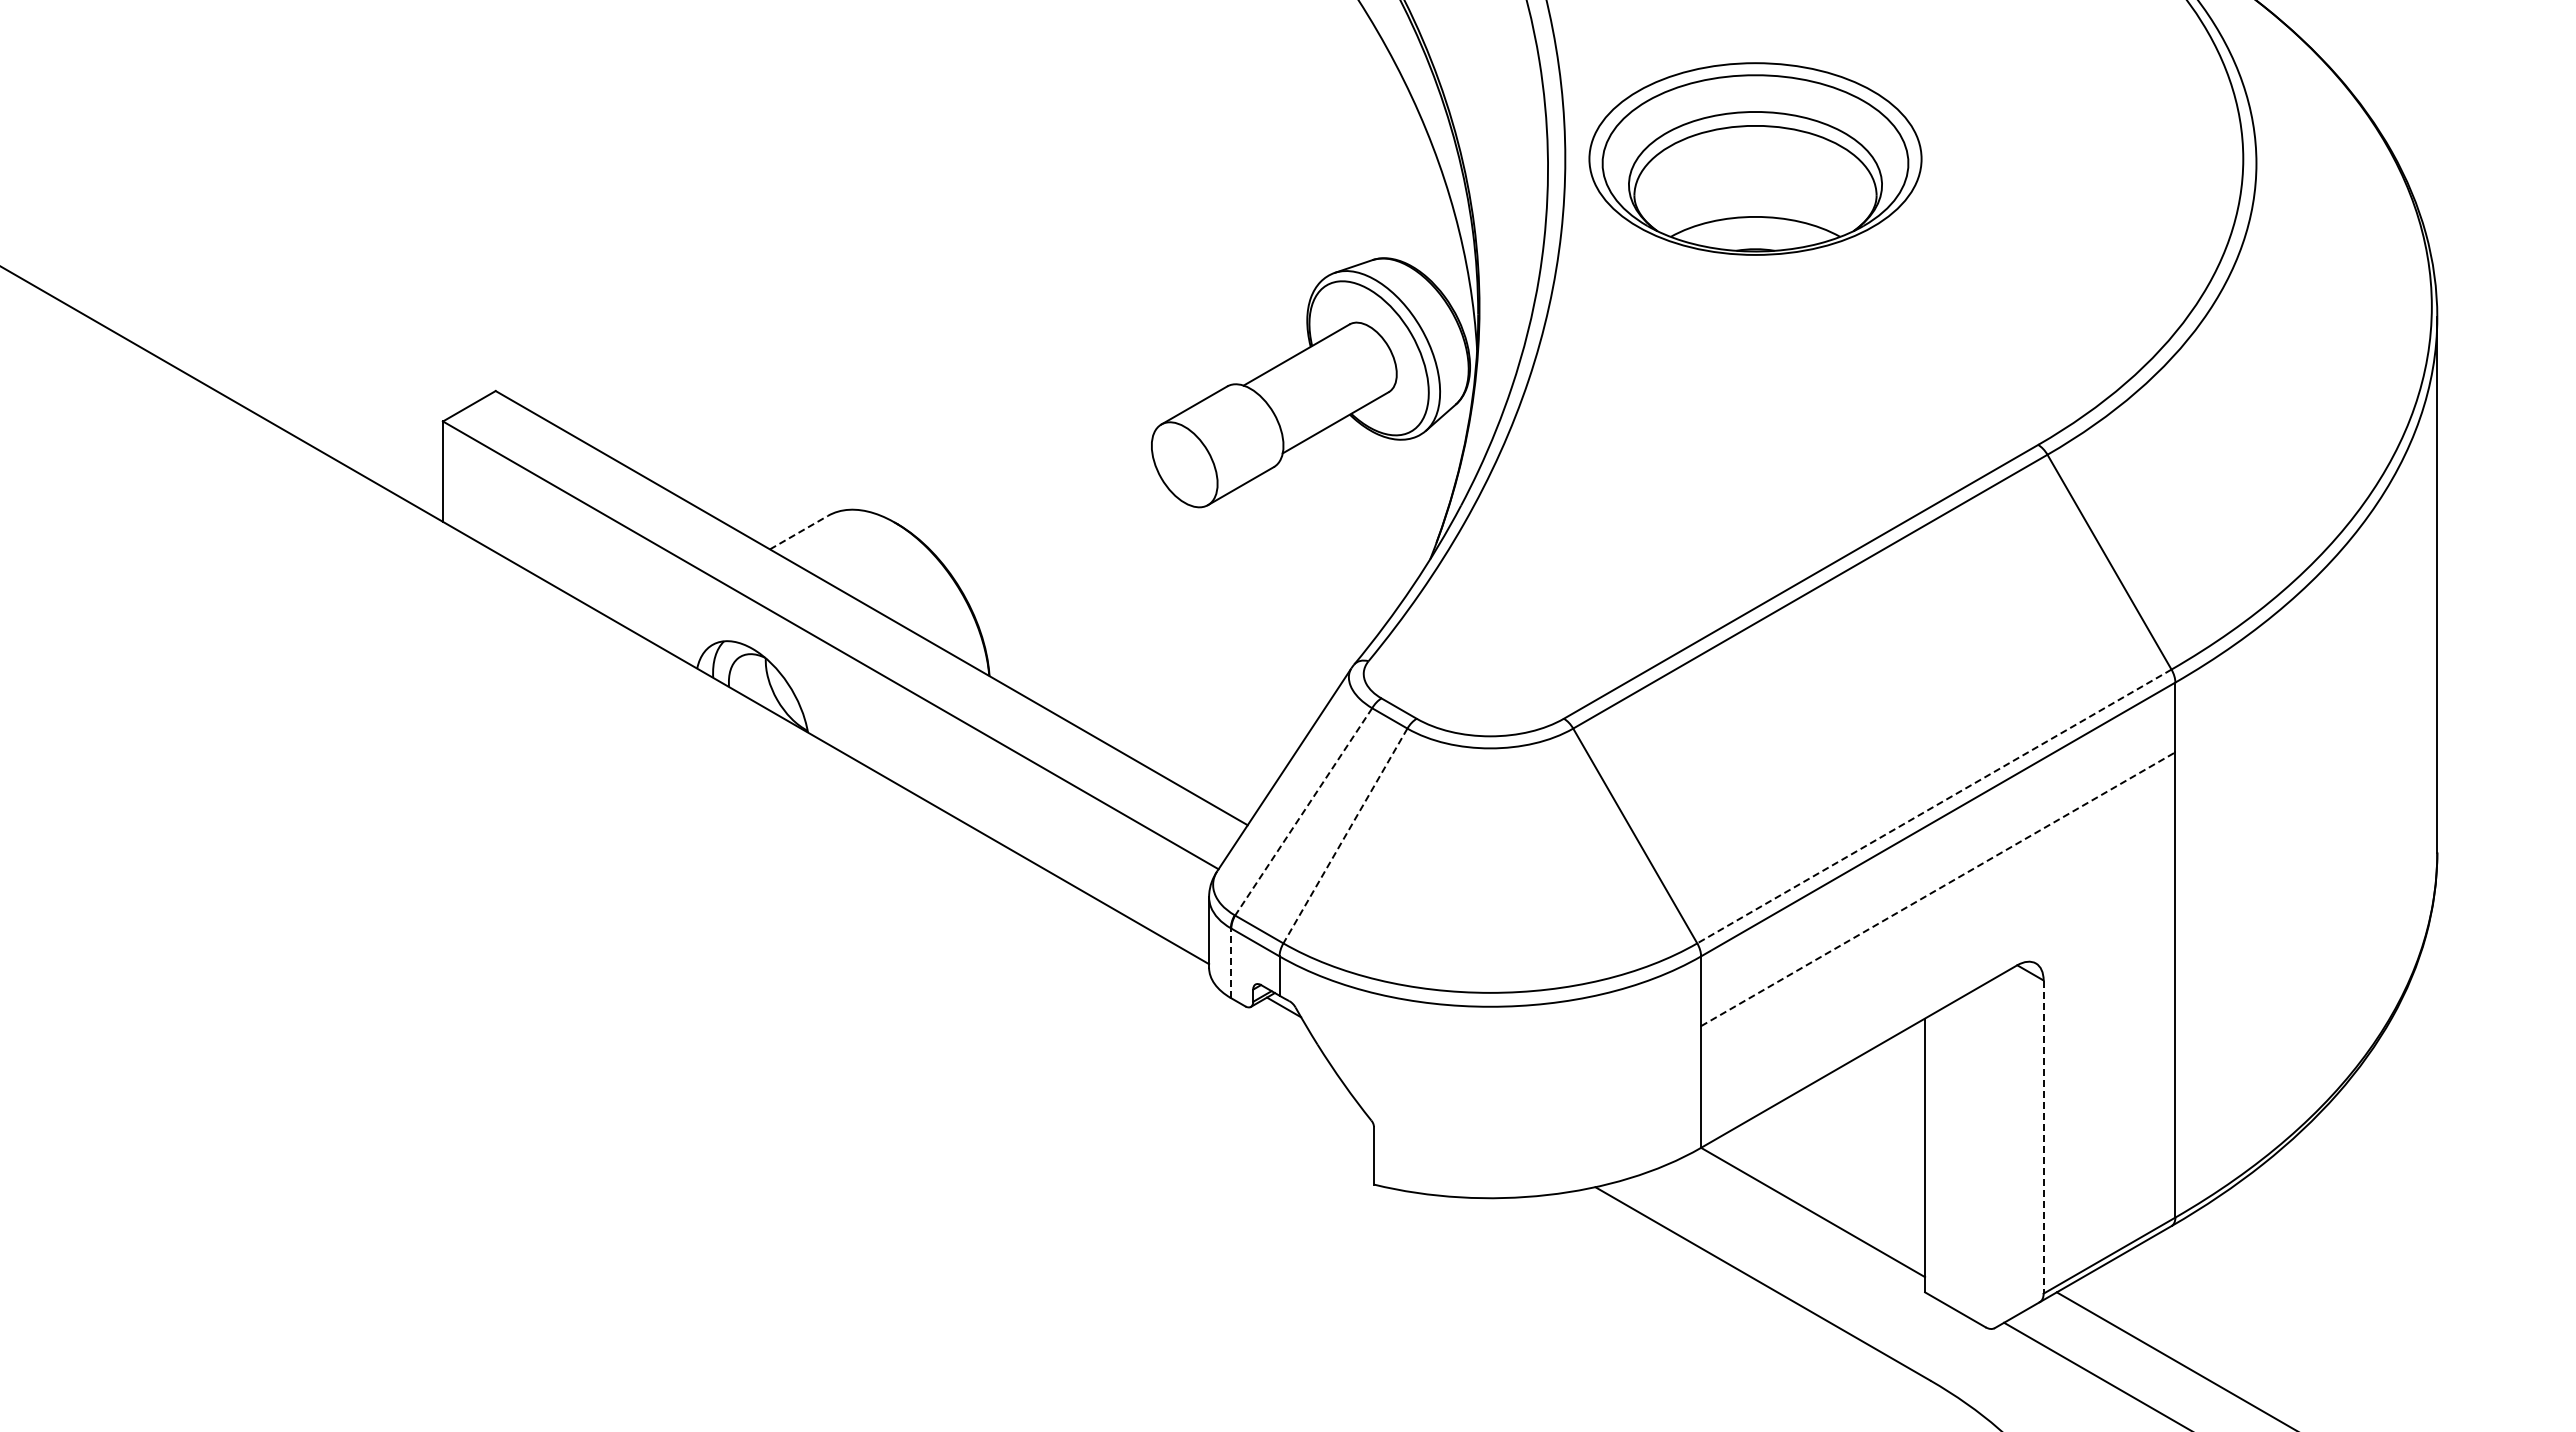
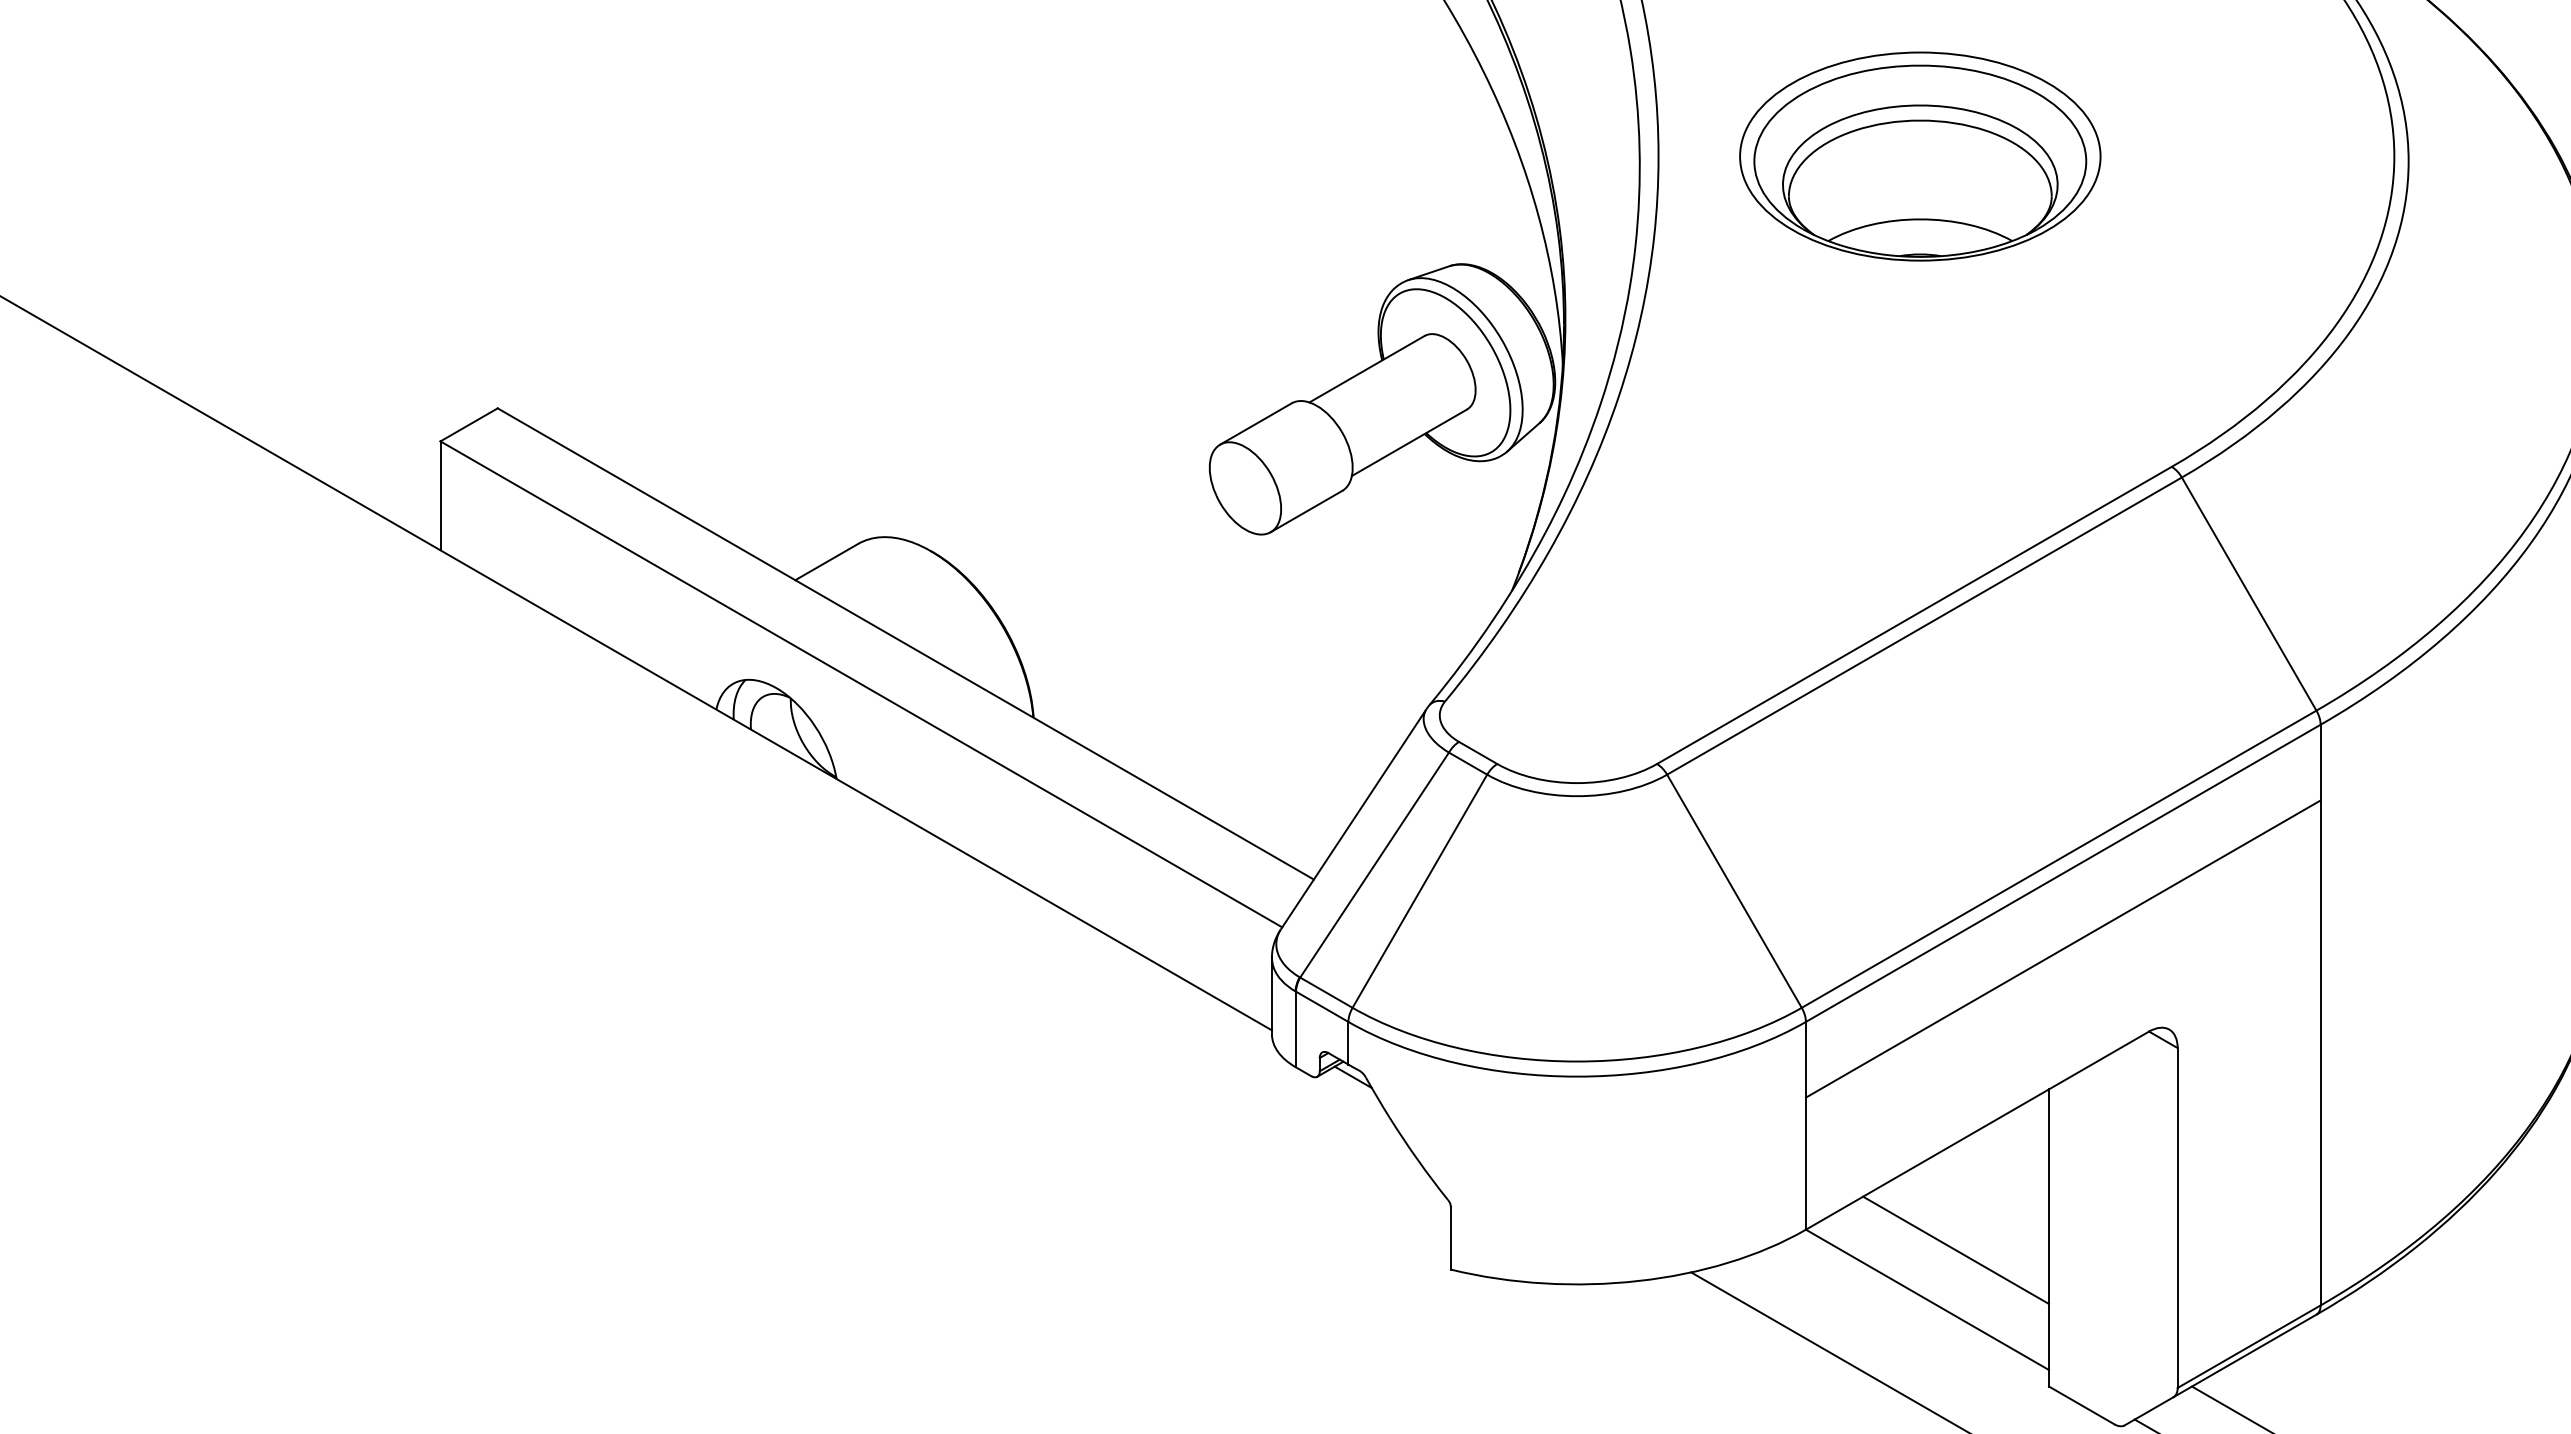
part: (1755, 158) -> (1920, 155), moved
line: (799, 532) -> (827, 561), dashed -> solid
line: (1934, 806) -> (2059, 859), dashed -> solid
line: (1303, 812) -> (1374, 865), dashed -> solid
line: (1345, 836) -> (1419, 891), dashed -> solid
line: (1938, 889) -> (2063, 949), dashed -> solid
line: (1230, 963) -> (1295, 1029), dashed -> solid
line: (2043, 1137) -> (2177, 1218), dashed -> solid
line: (1839, 1166) -> (1956, 1249), added

